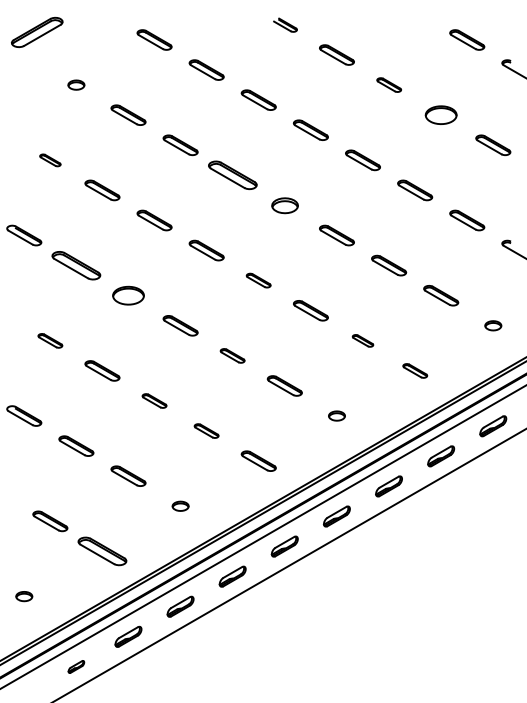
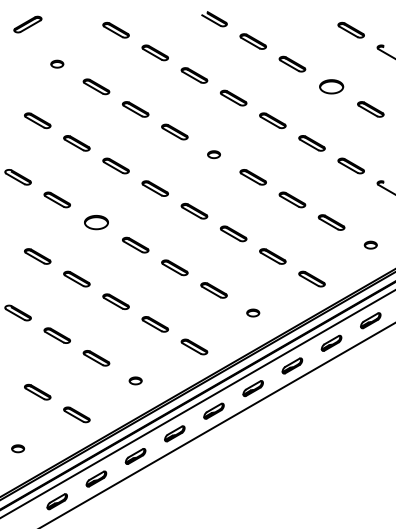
part: (285, 24) -> (214, 18), size x1.43
part: (37, 32) -> (28, 24), size x0.71
part: (389, 84) -> (292, 63), size x1.43
part: (50, 160) -> (37, 120), size x1.67
part: (232, 175) -> (174, 132), size x0.71
part: (284, 204) -> (213, 153), size x0.62
part: (76, 265) -> (57, 199), size x0.71
part: (258, 280) -> (194, 211), size x1.43
part: (50, 340) -> (37, 256), size x1.43
part: (362, 340) -> (272, 256), size x1.67
part: (232, 355) -> (174, 267), size x1.43
part: (415, 370) -> (312, 278), size x1.43
part: (154, 400) -> (116, 301), size x1.43
part: (206, 430) -> (155, 323), size x1.43
part: (102, 551) -> (76, 414), size x0.71
part: (76, 666) -> (57, 501), size x1.67

